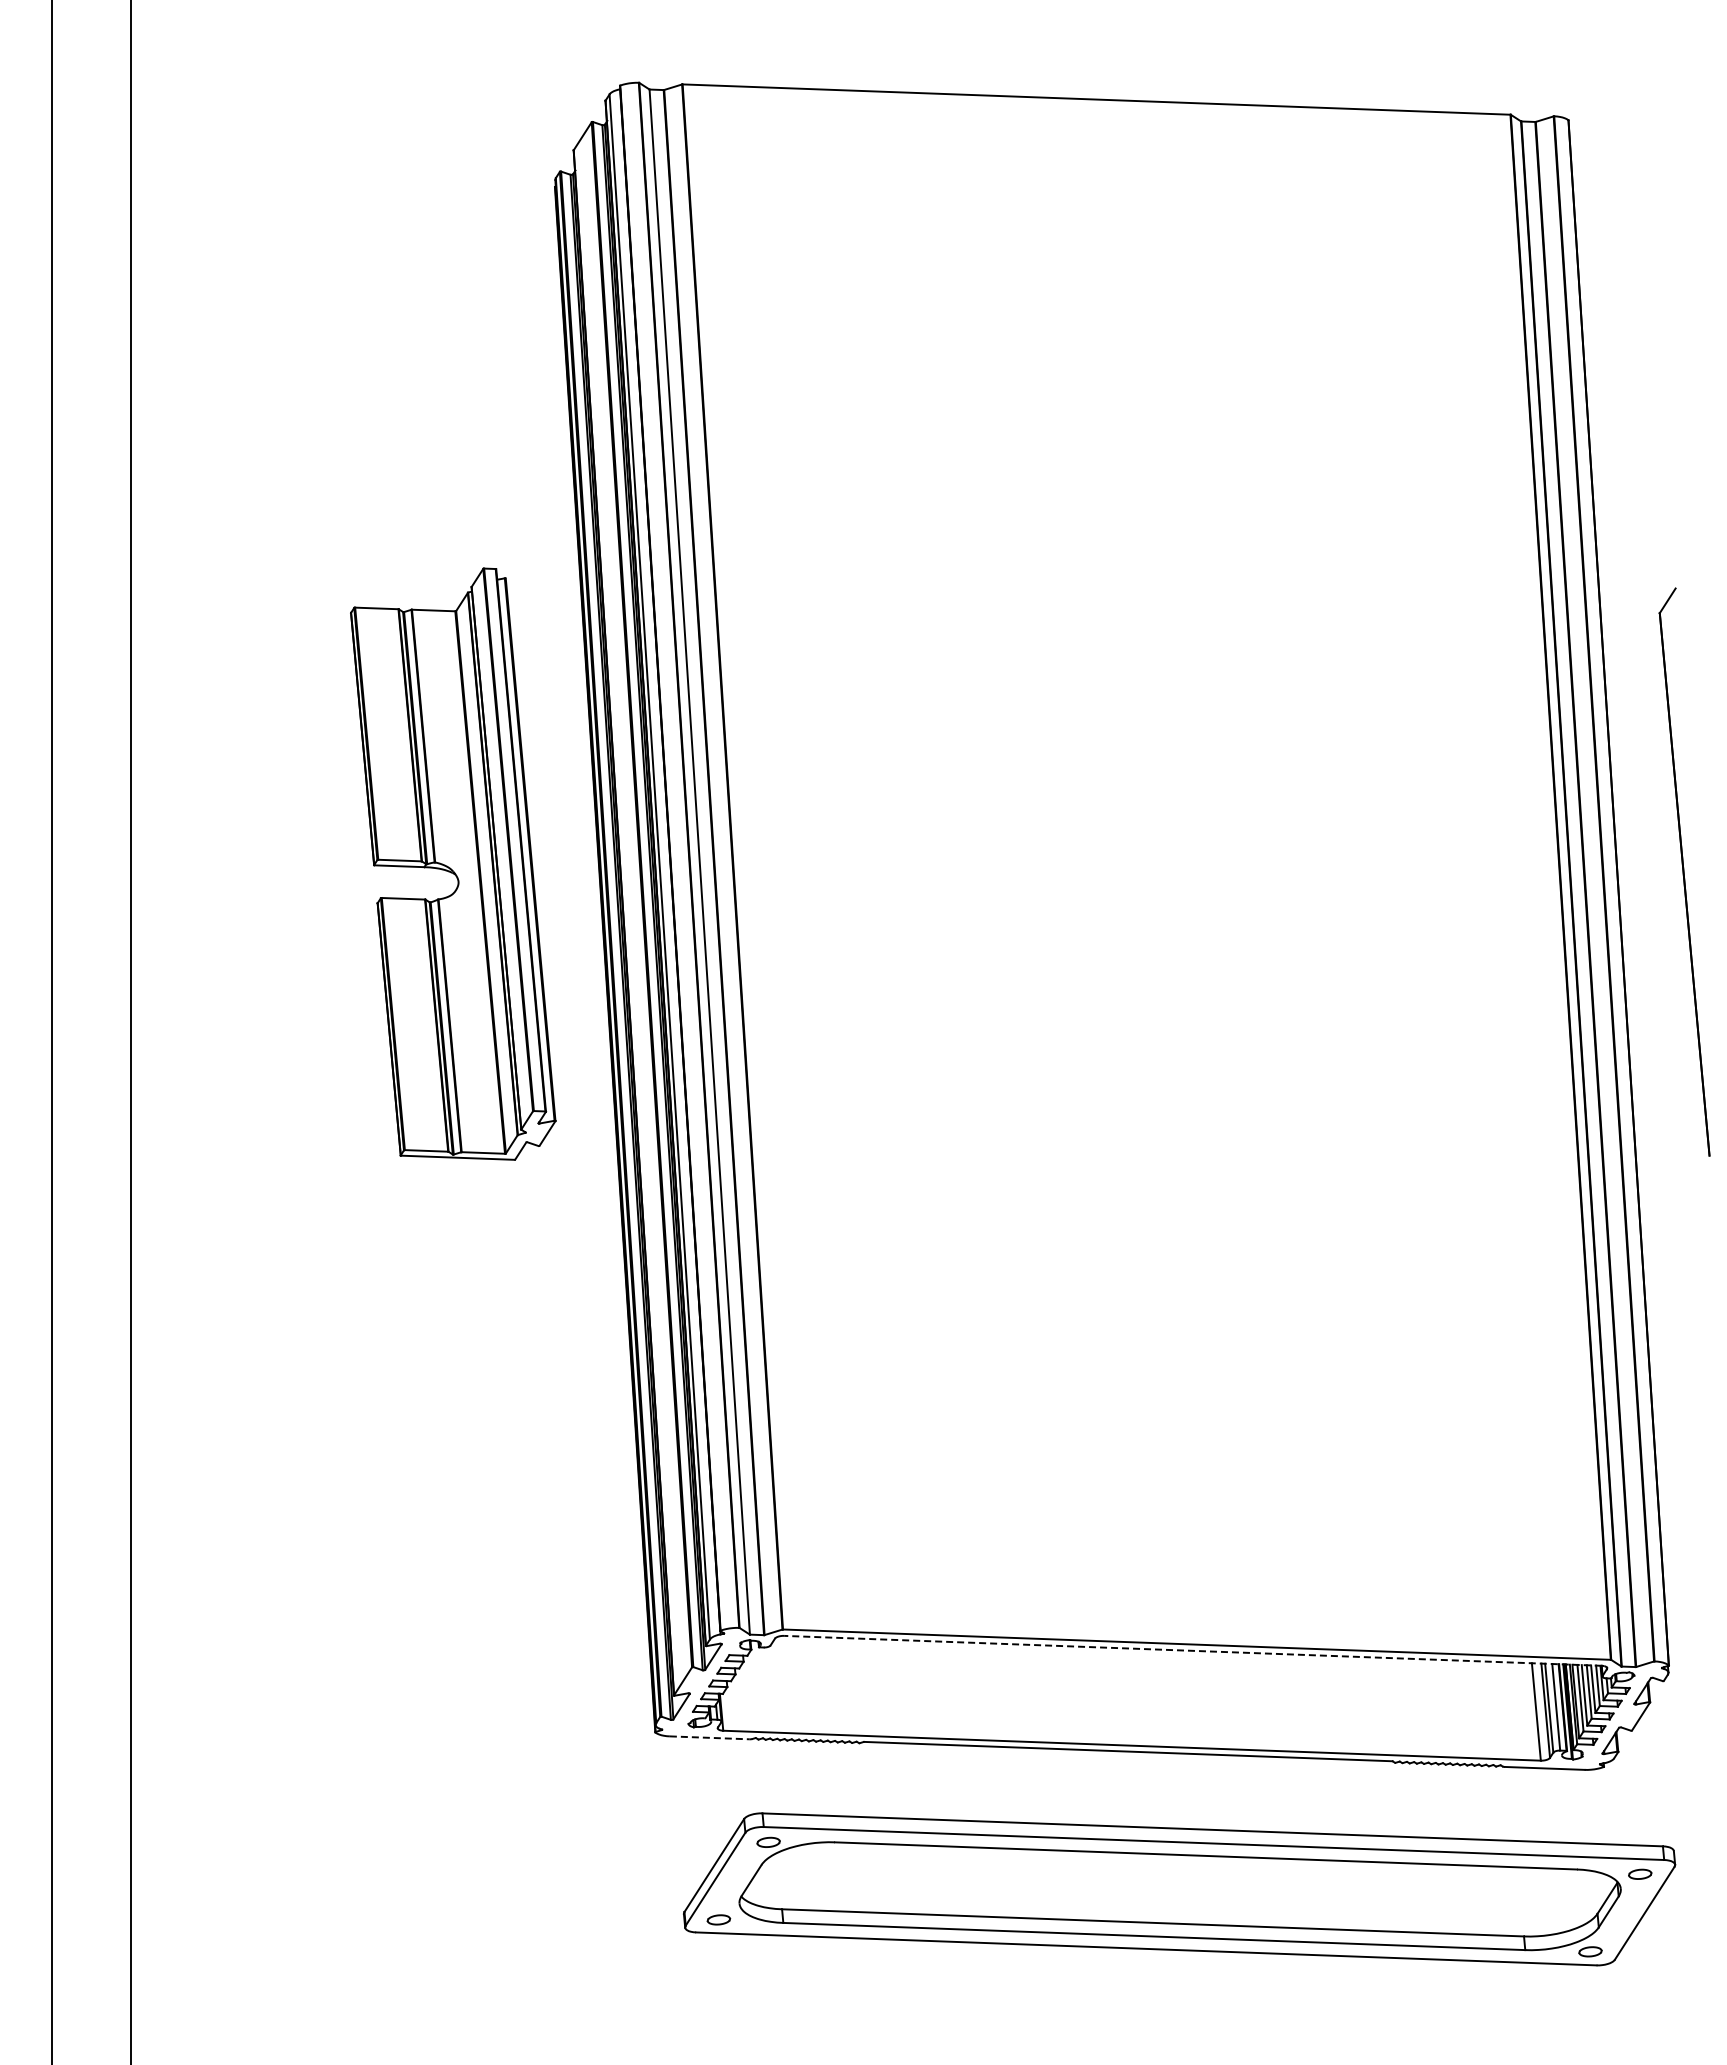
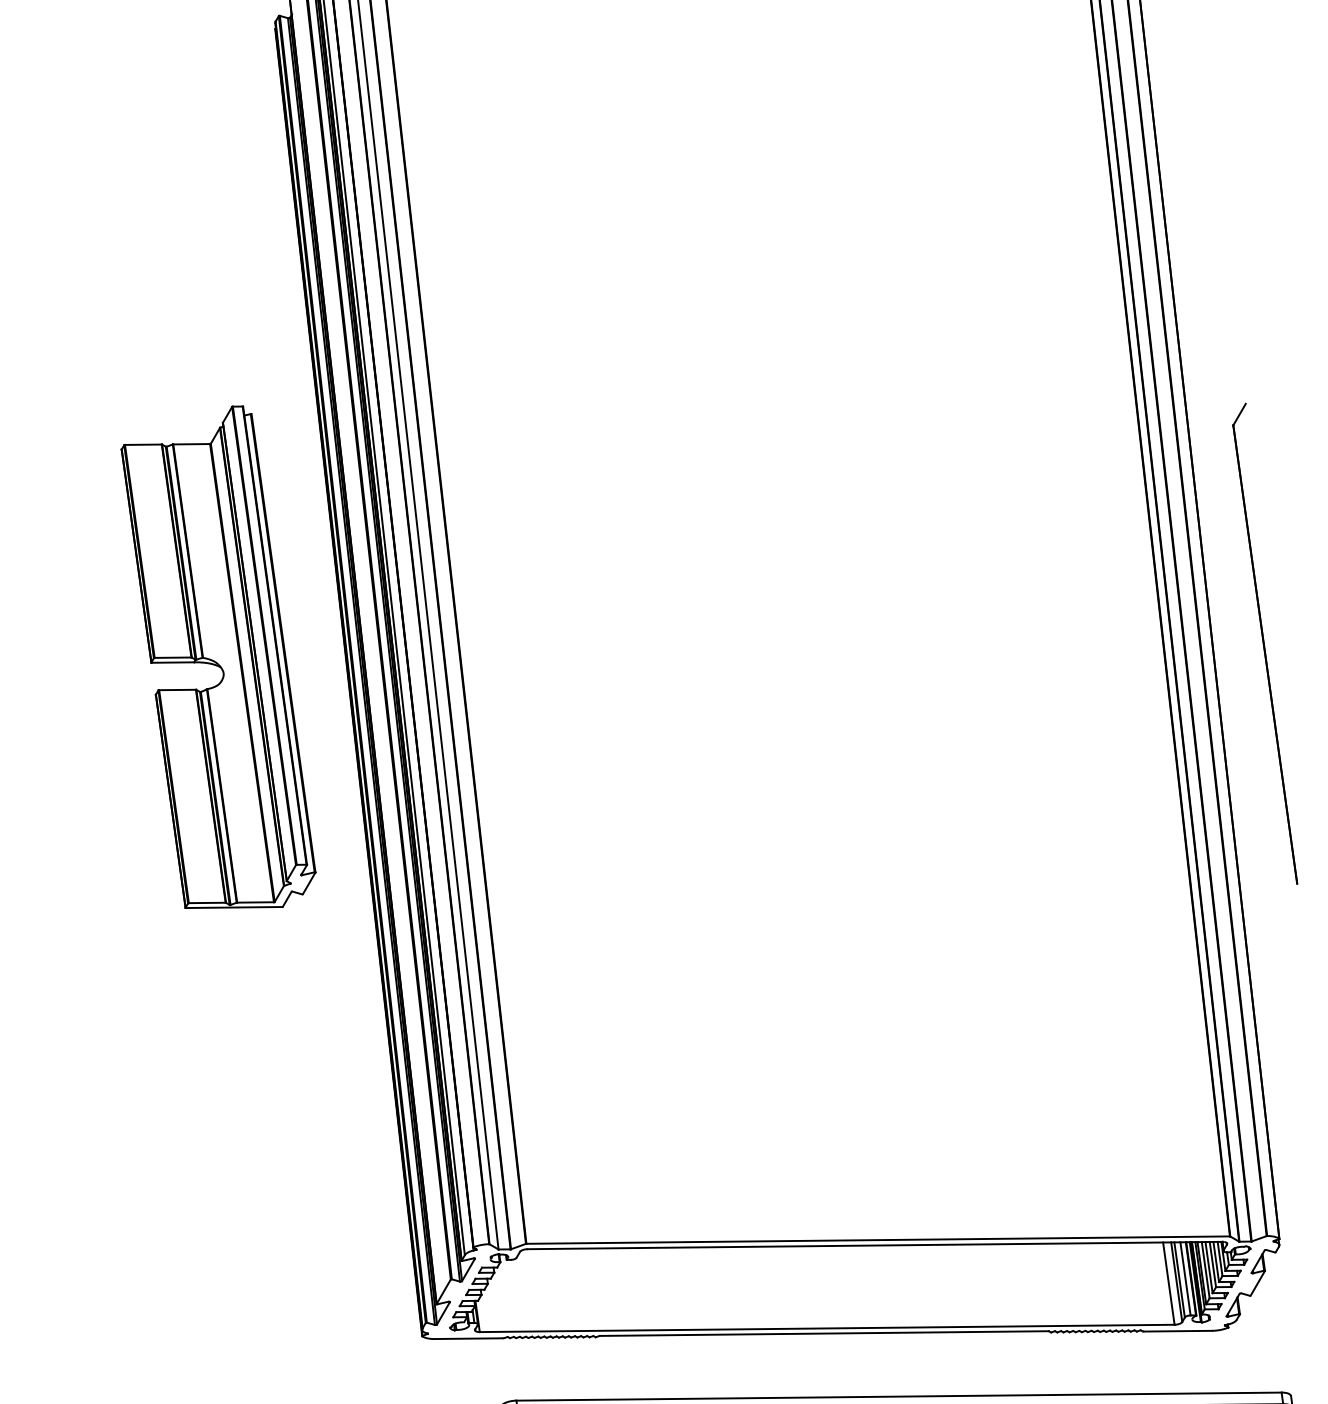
part: (453, 863) -> (218, 658), moved
part: (1684, 871) -> (1264, 643), moved
line: (1192, 1650) -> (874, 1245), dashed -> solid
line: (709, 1737) -> (468, 1338), dashed -> solid

